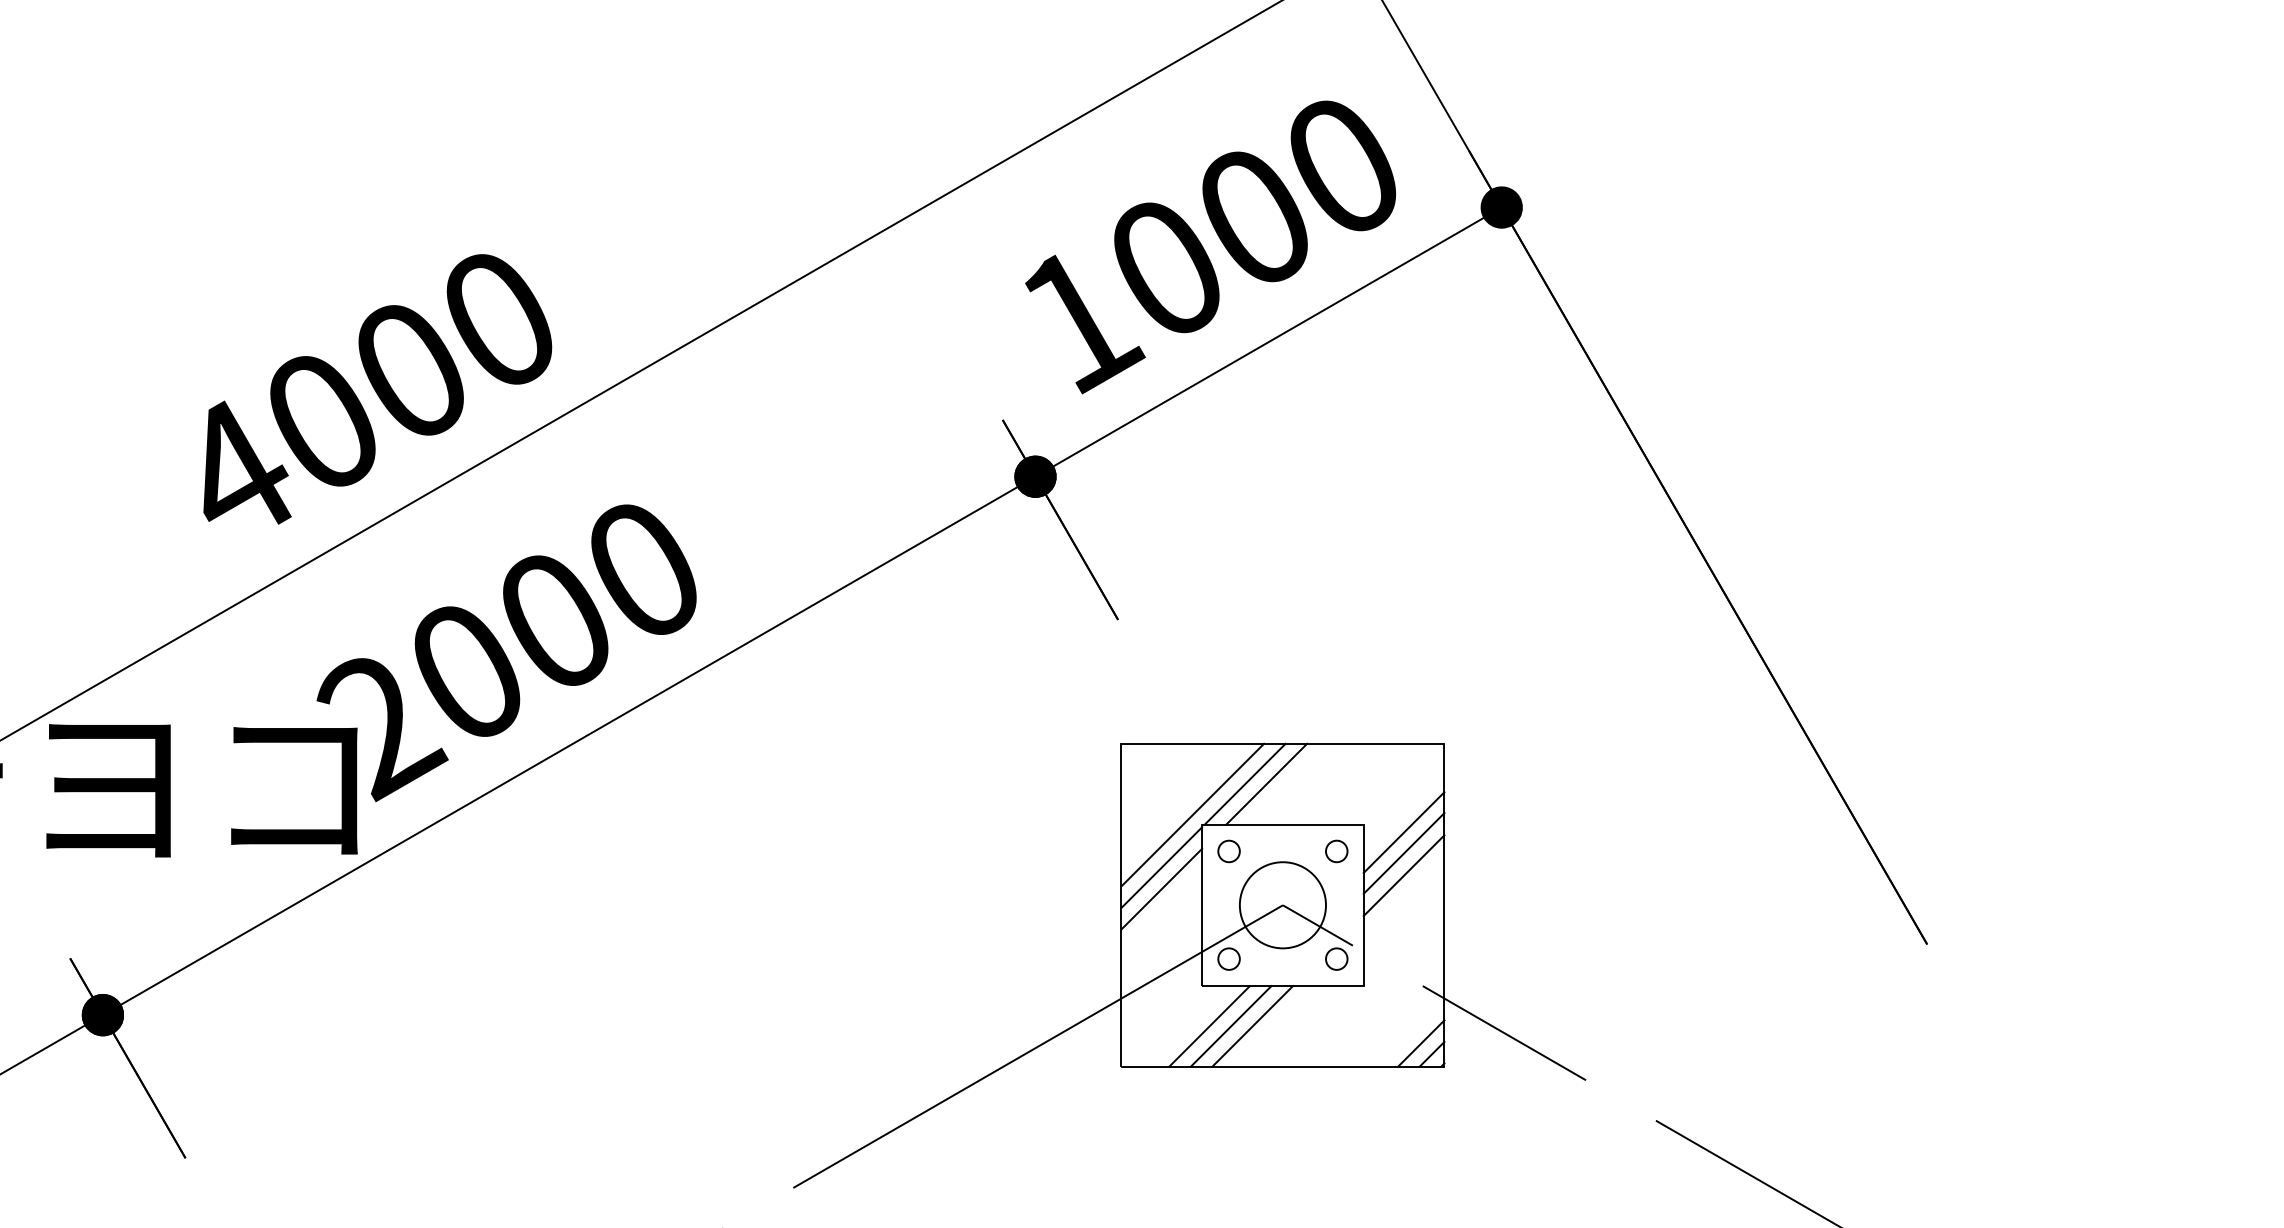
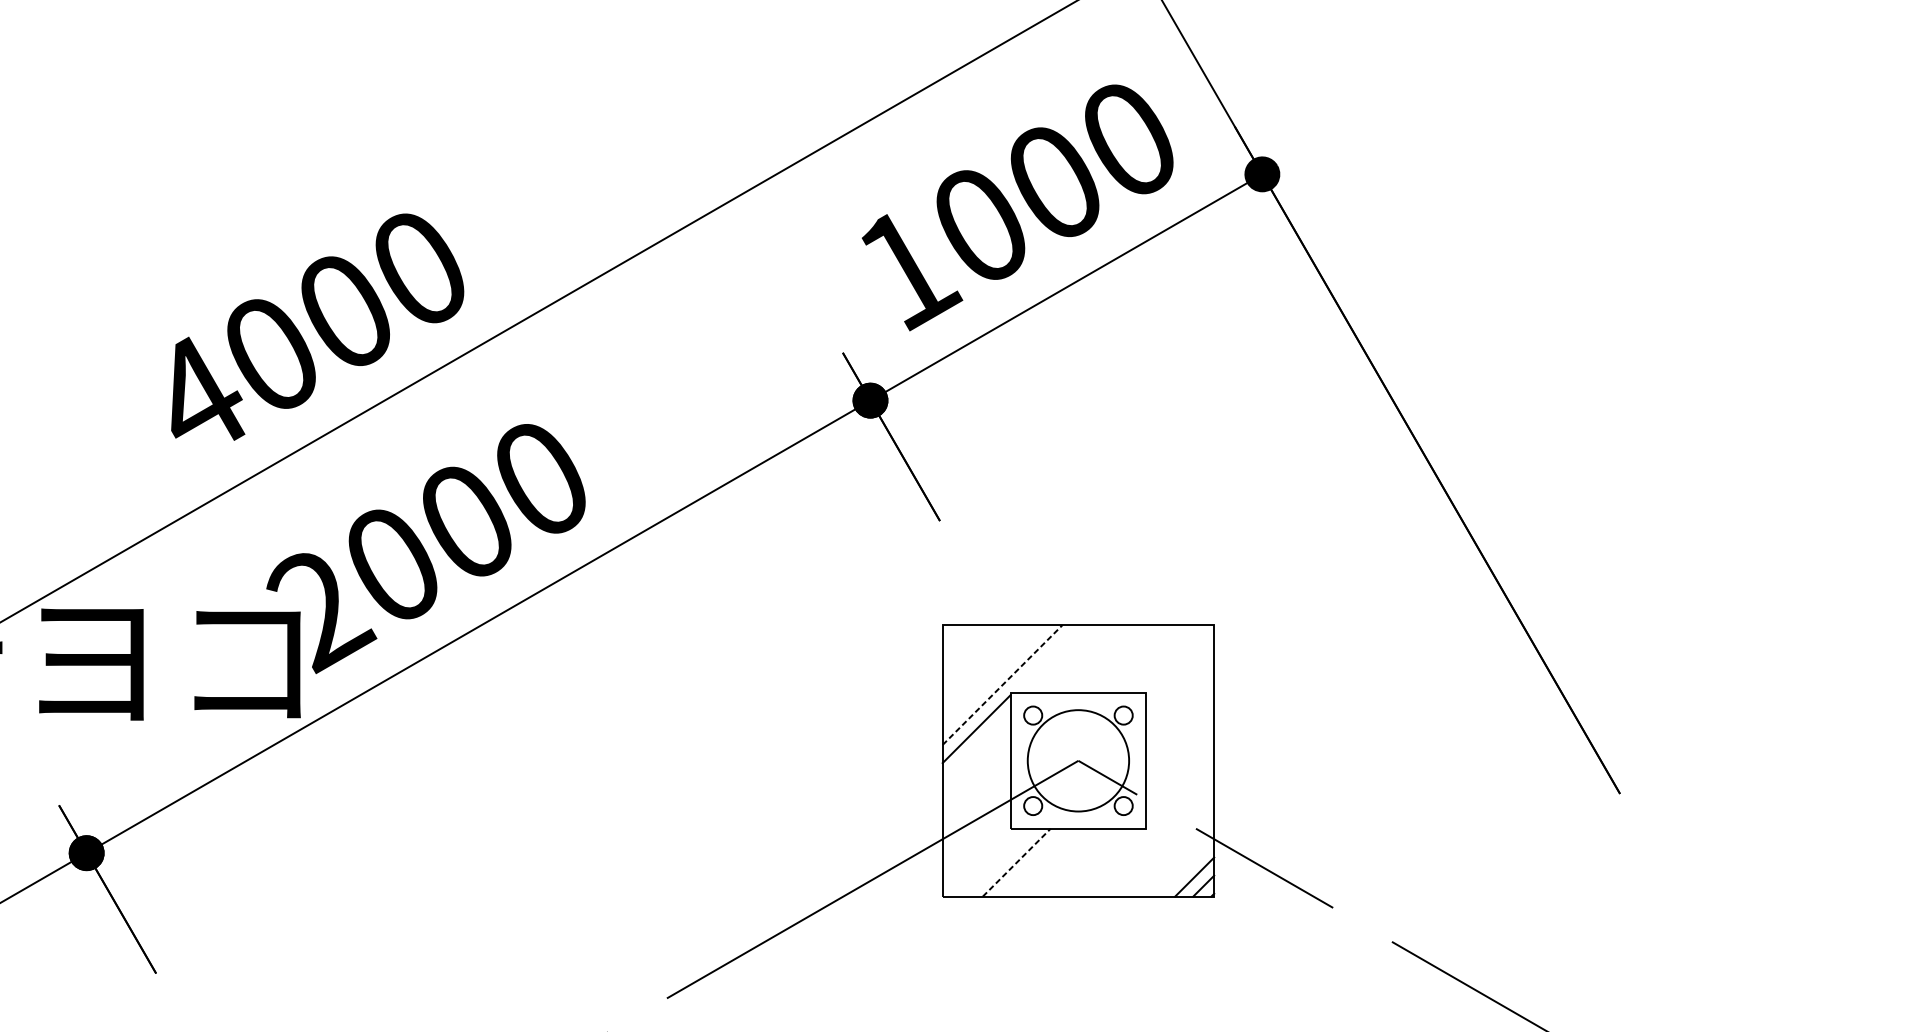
line: (1244, 783) -> (1046, 658), removed
line: (1266, 783) -> (1064, 658), removed
line: (1192, 815) -> (1002, 685), solid -> dashed
line: (1403, 832) -> (1179, 699), removed
line: (1403, 853) -> (1179, 717), removed
line: (1403, 875) -> (1179, 735), removed
line: (1161, 888) -> (976, 746), removed
circle: (1282, 905) -> (1078, 761), size x1.4
line: (1209, 1026) -> (1016, 862), solid -> dashed
line: (1230, 1026) -> (1034, 862), removed
line: (1252, 1026) -> (1052, 862), removed

